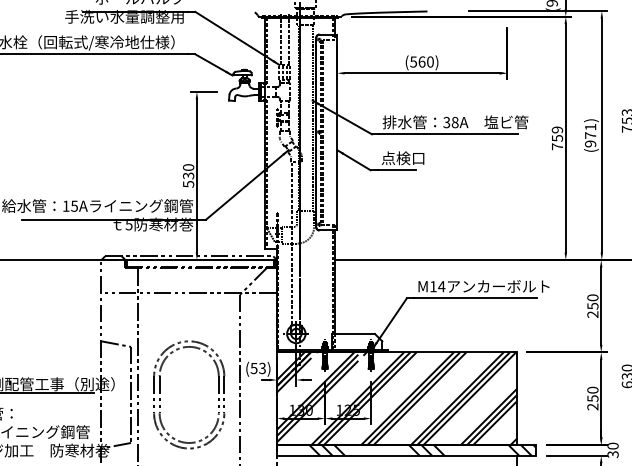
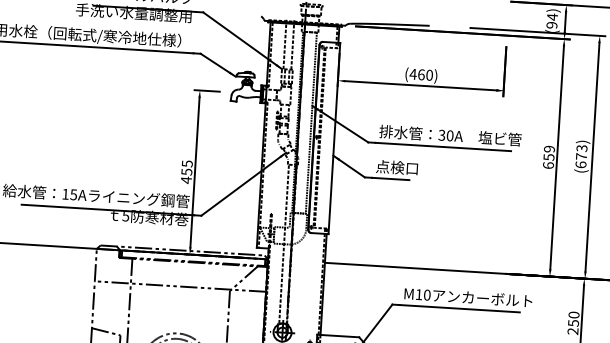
text: (413, 61) -> (413, 73), (560) -> (460)
text: (454, 122) -> (449, 135), 38A -> 30A
text: (590, 135) -> (581, 156), (971) -> (673)
text: (557, 146) -> (548, 165), 759 -> 659
text: (188, 176) -> (186, 172), 530 -> 455
text: (441, 286) -> (427, 294), M14 -> M10

